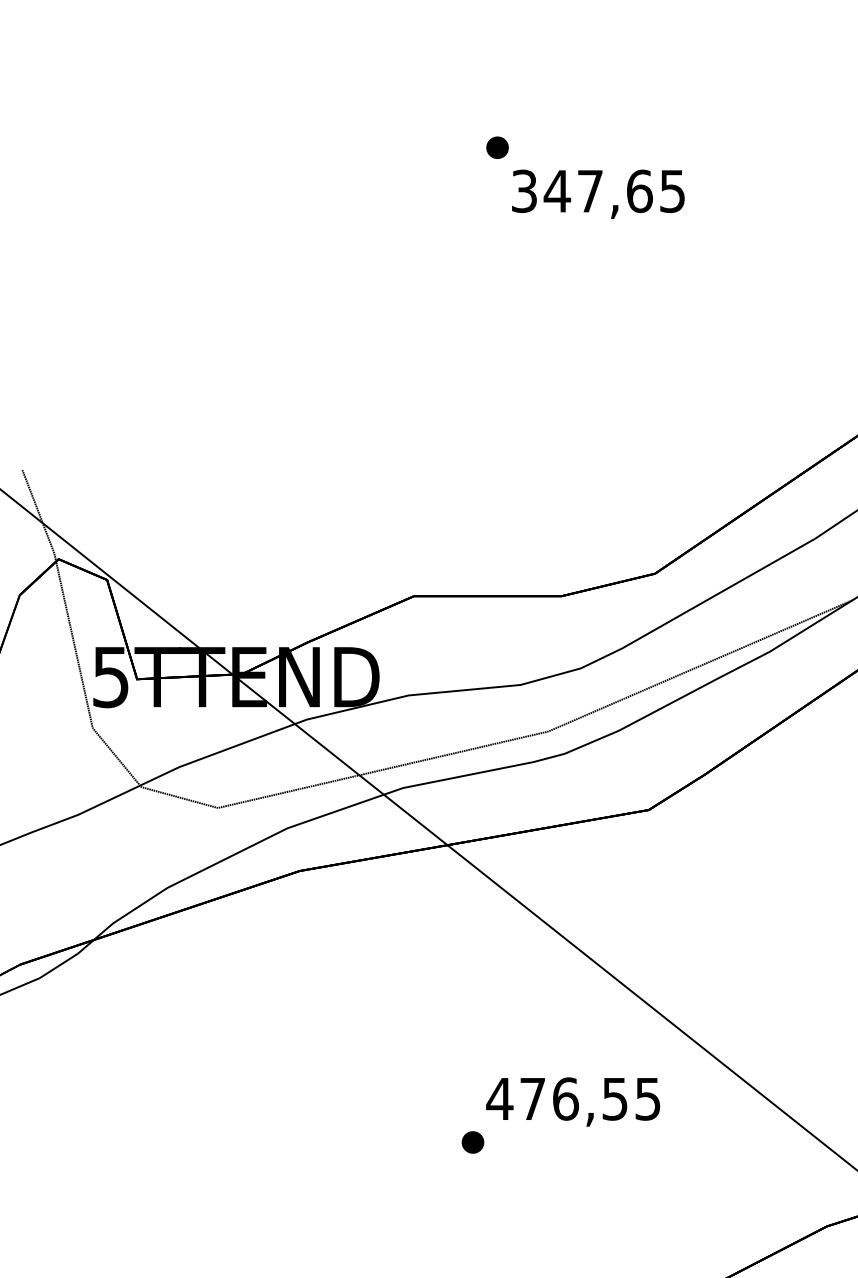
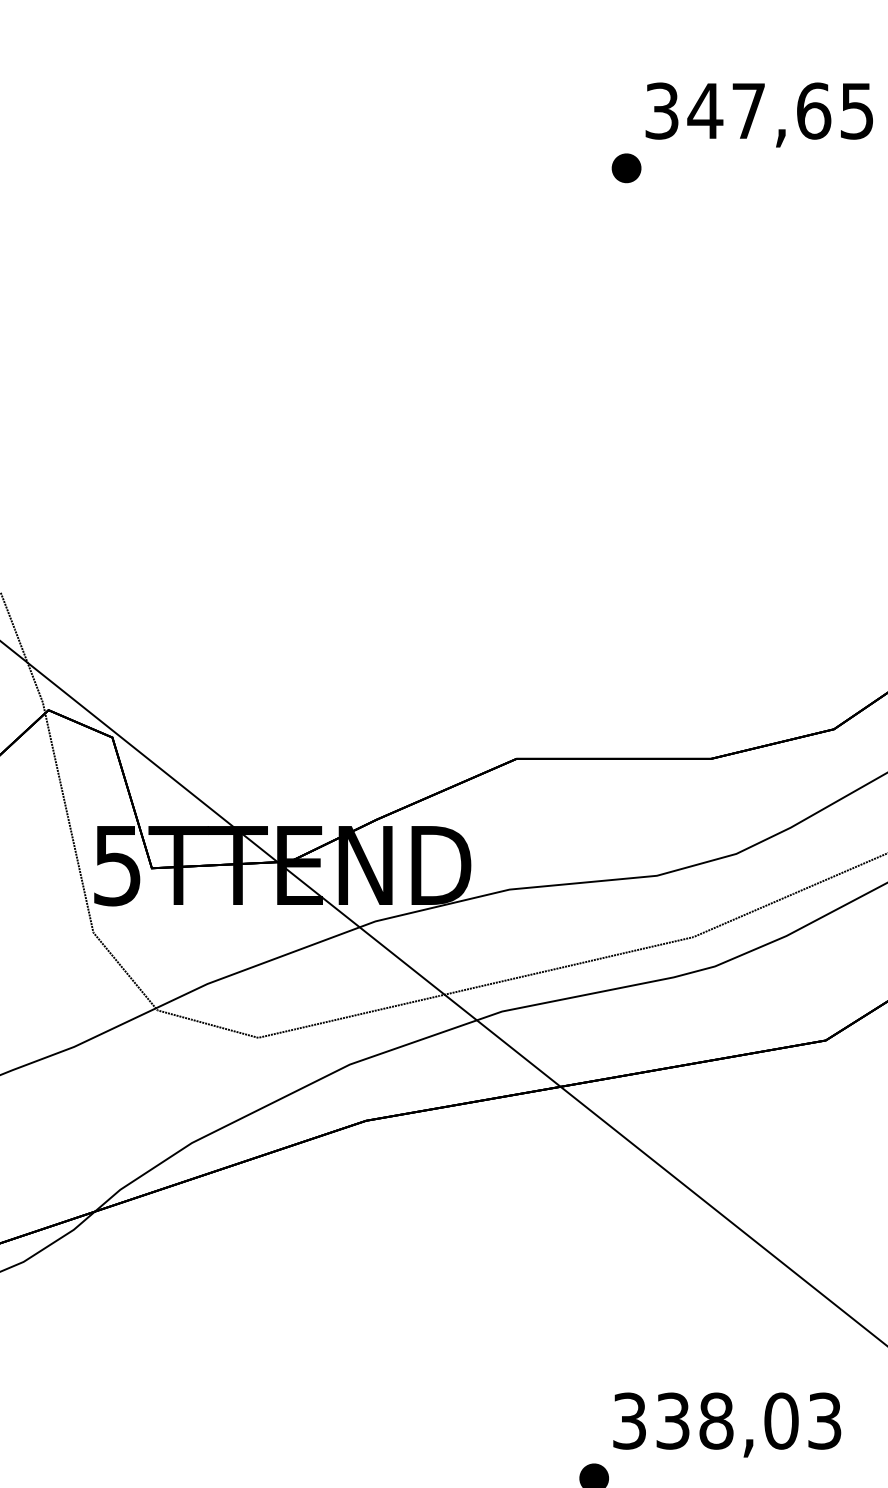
text: (598, 193) -> (759, 113), moved
text: (573, 1098) -> (726, 1420), 476,55 -> 338,03

